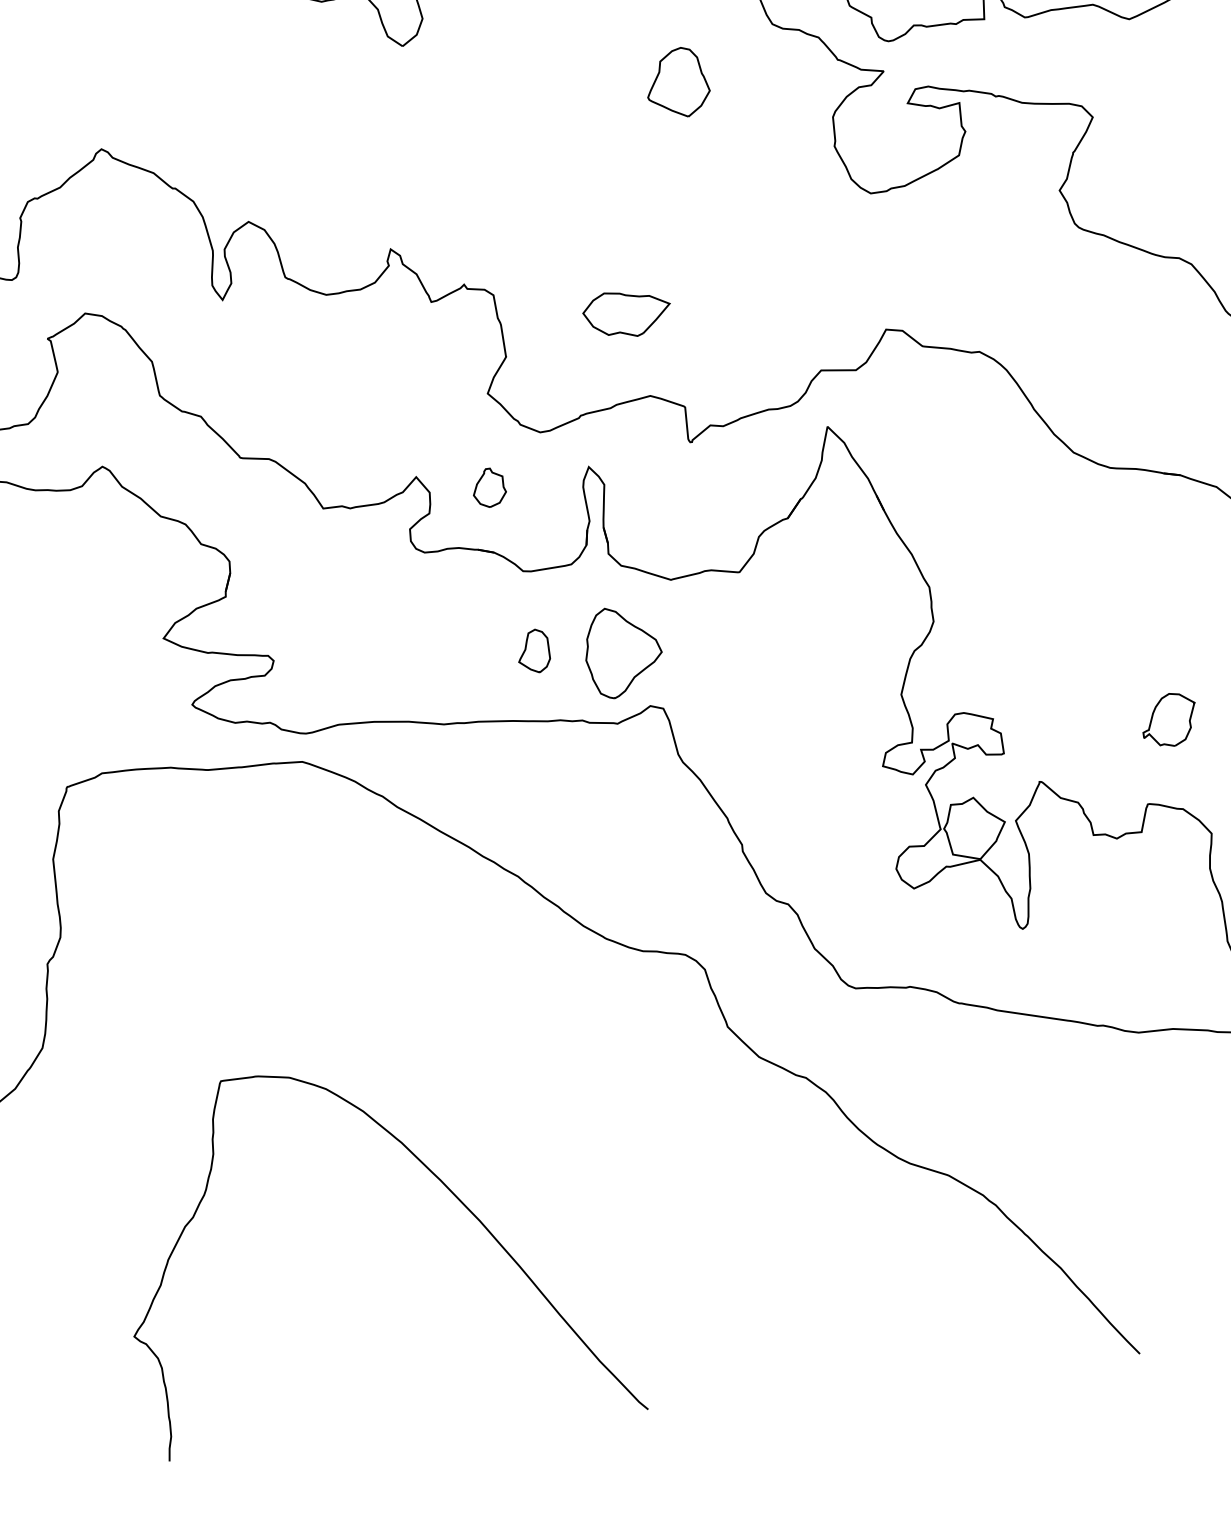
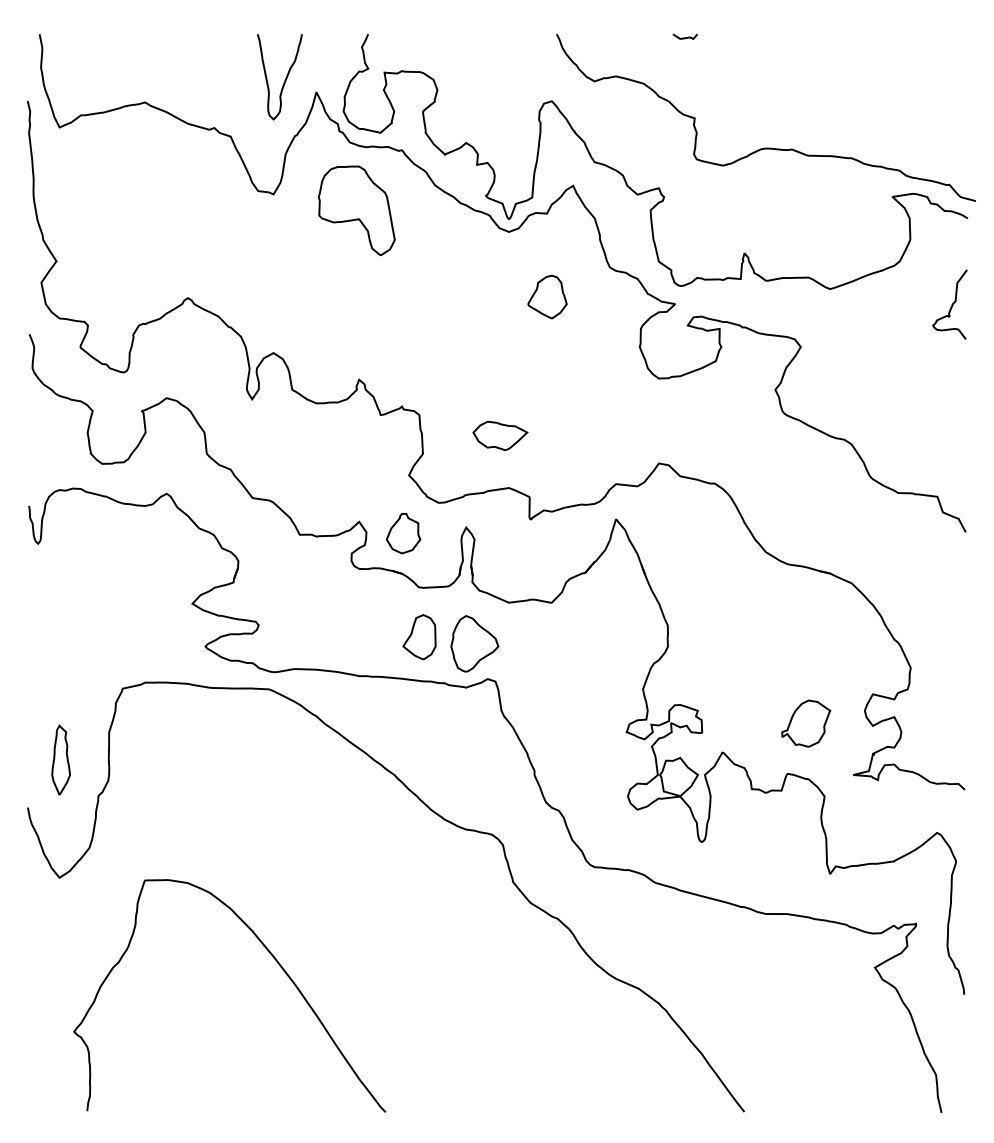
part: (489, 487) -> (403, 533), size x1.67
part: (533, 651) -> (419, 637), size x1.67
part: (1169, 719) -> (806, 723), size x1.43
curve: (446, 1189) -> (276, 962), moved

